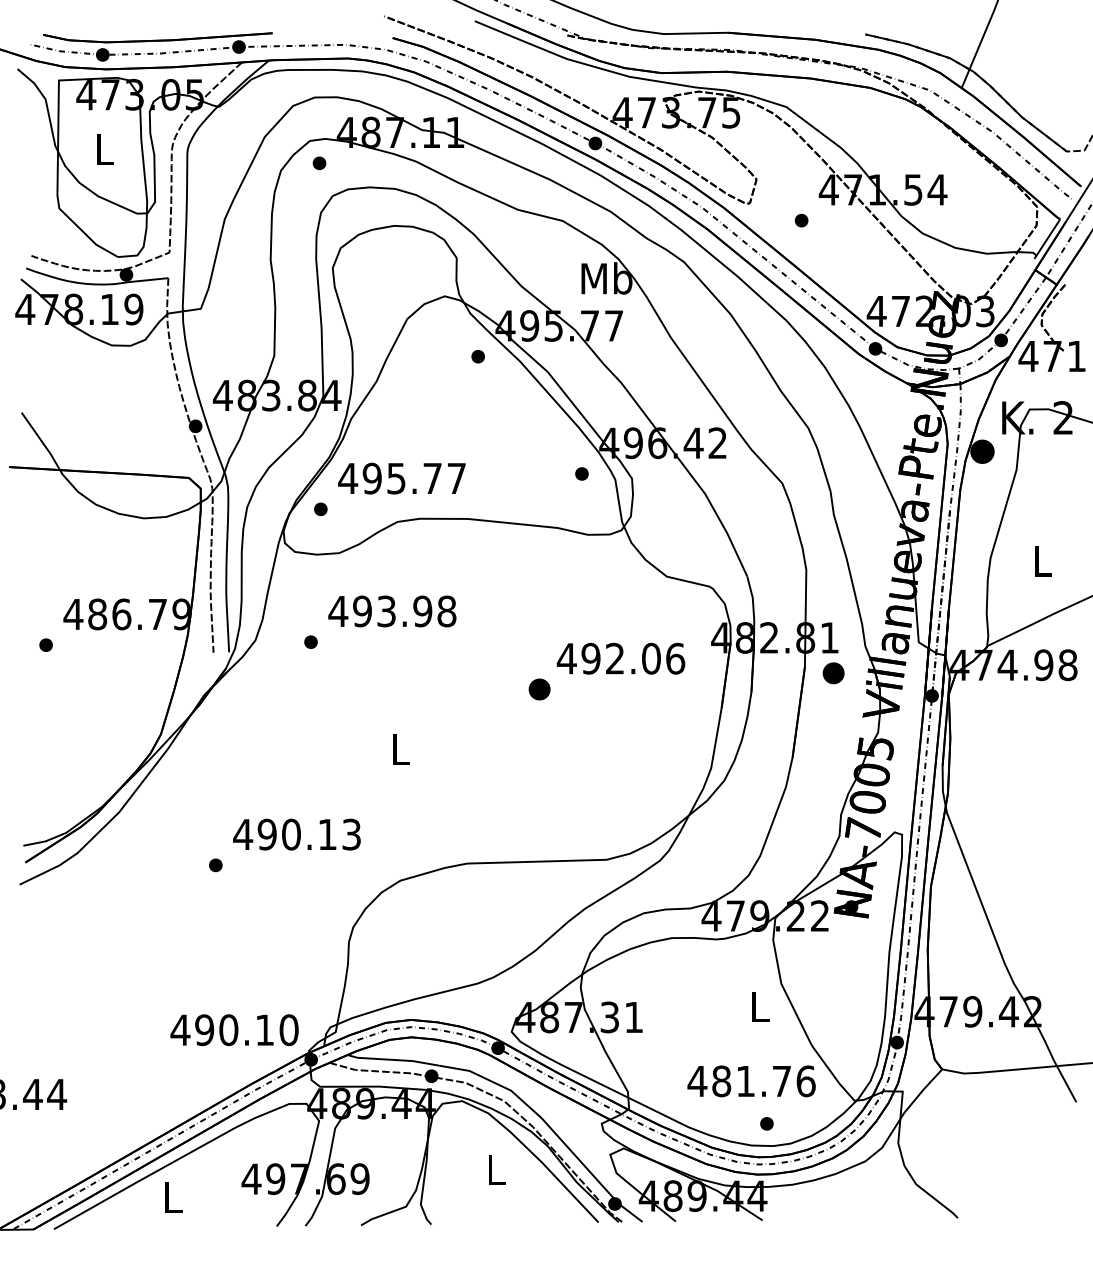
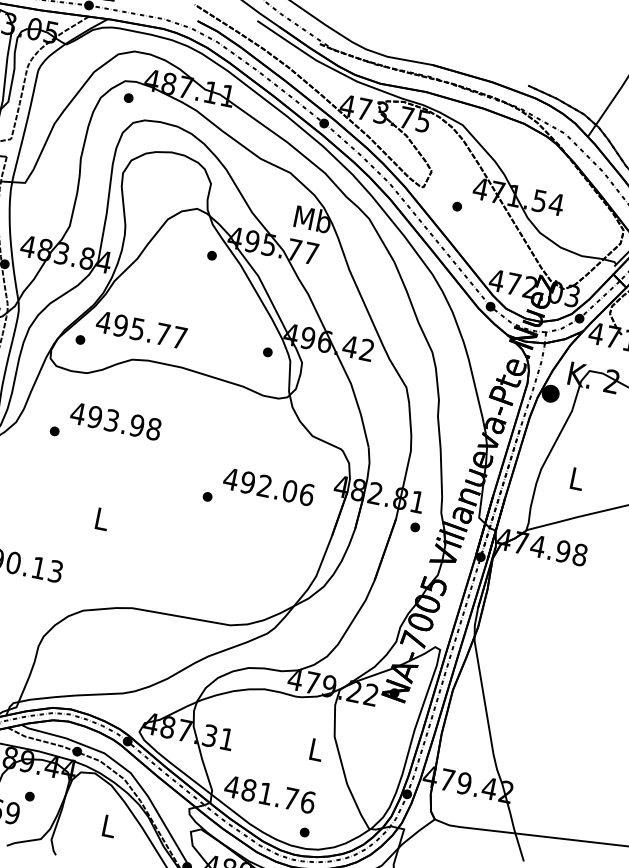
part: (833, 673) -> (415, 527), size x0.62
part: (539, 689) -> (207, 496), size x0.62
text: (751, 1081) -> (269, 794), moved
part: (378, 1151) -> (29, 796), added

